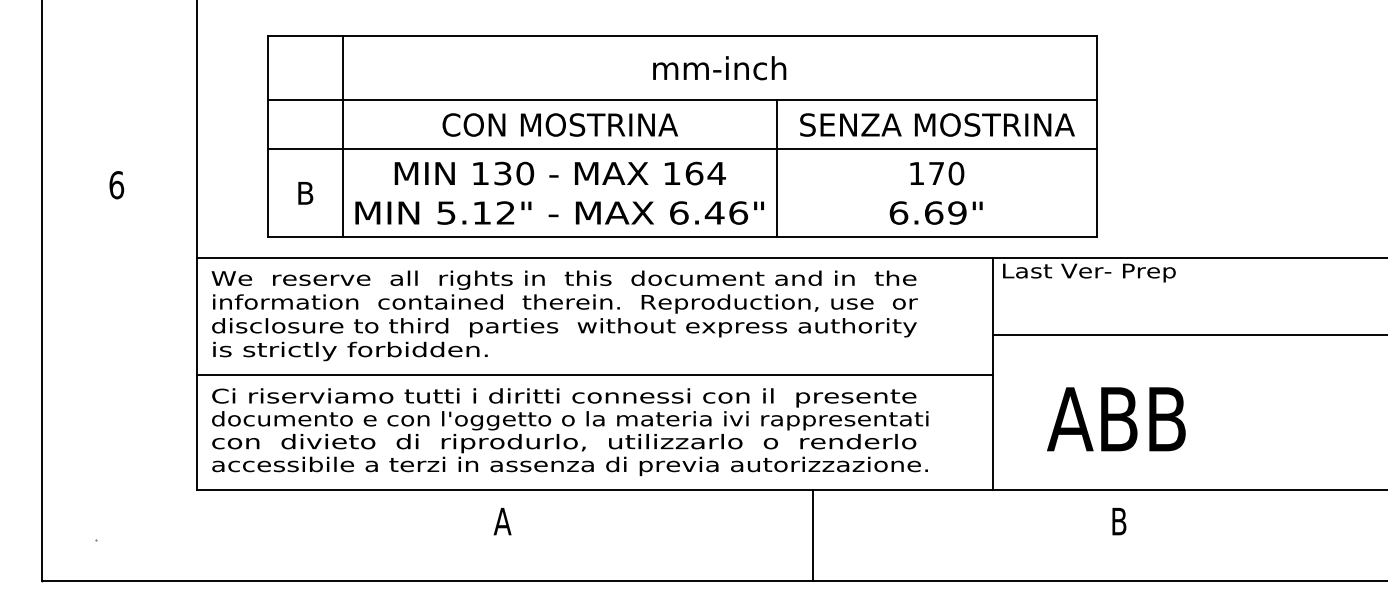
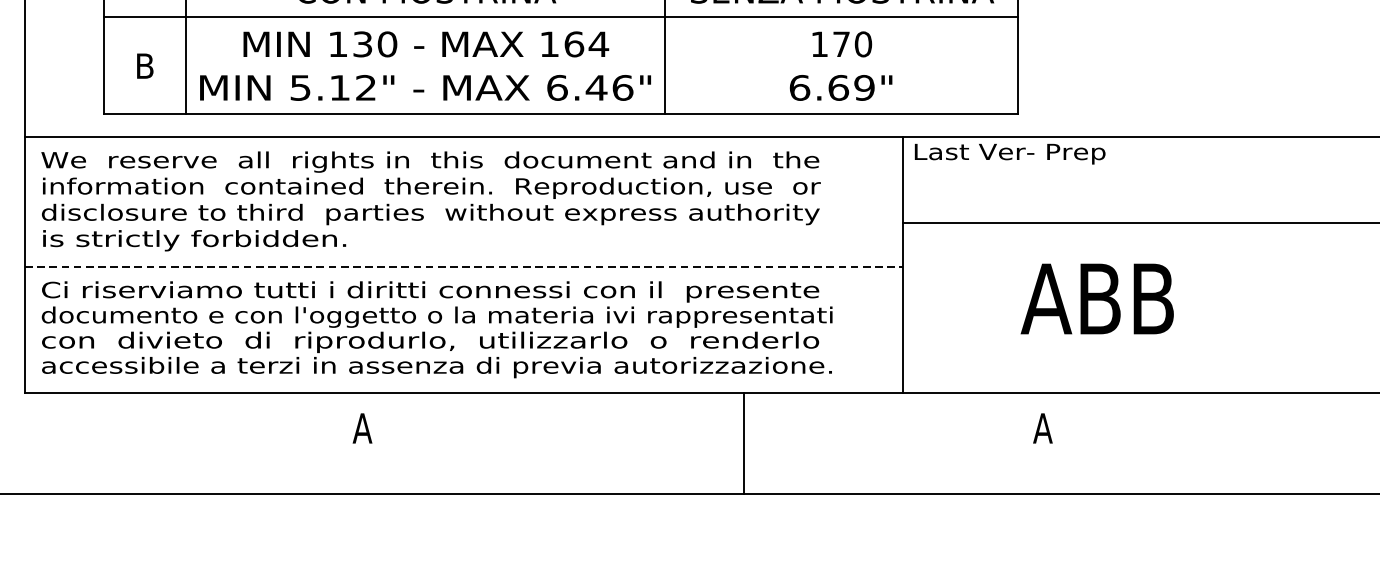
line: (594, 374) -> (463, 266), solid -> dashed
text: (1116, 419) -> (1097, 299), moved
text: (1118, 521) -> (1042, 428), B -> A
line: (813, 534) -> (744, 442), moved

